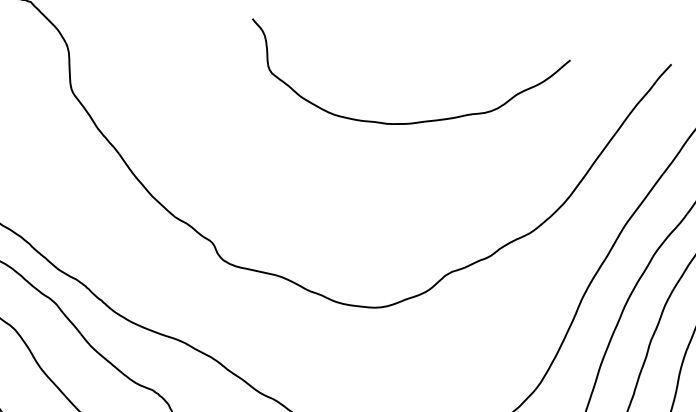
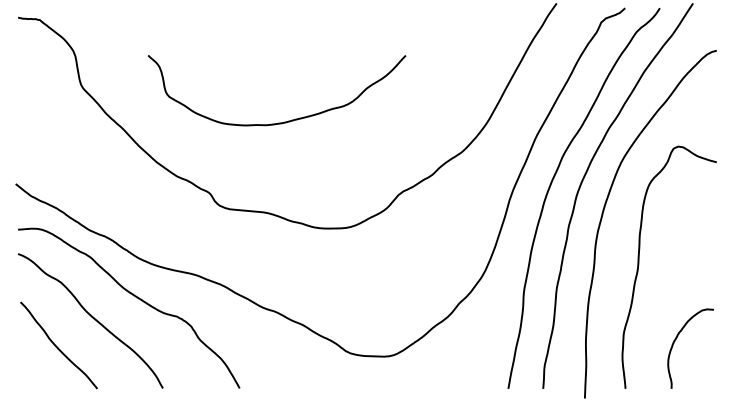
curve: (410, 122) -> (284, 121), moved

